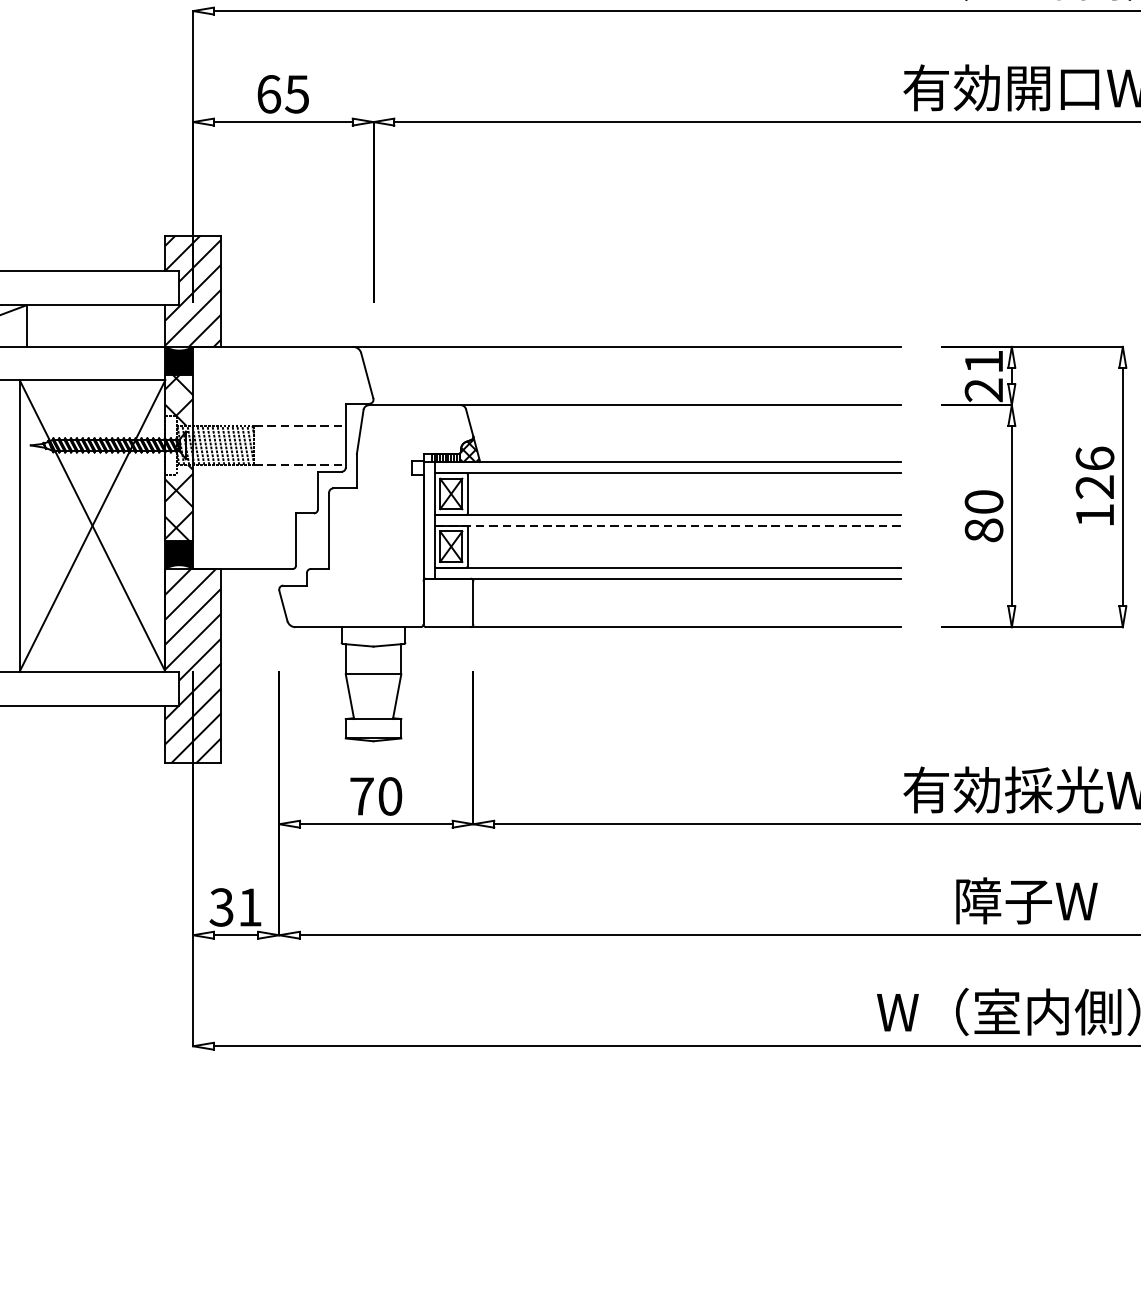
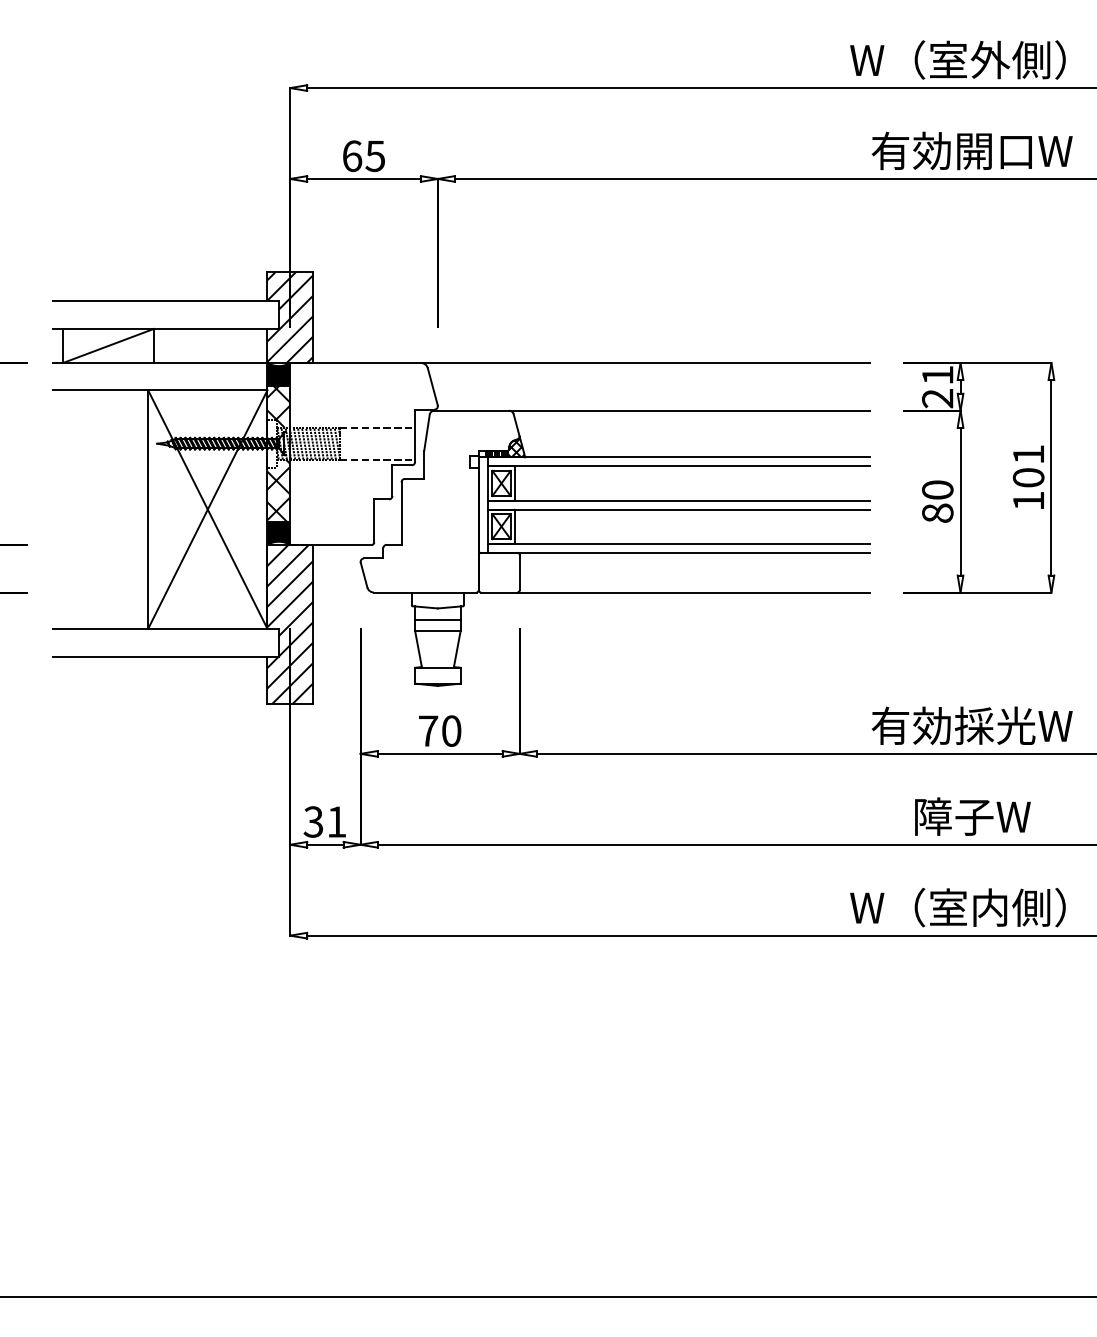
text: (1094, 472) -> (1028, 465), 126 -> 101
line: (667, 525) -> (678, 509), dashed -> solid
line: (373, 660) -> (437, 619), added

